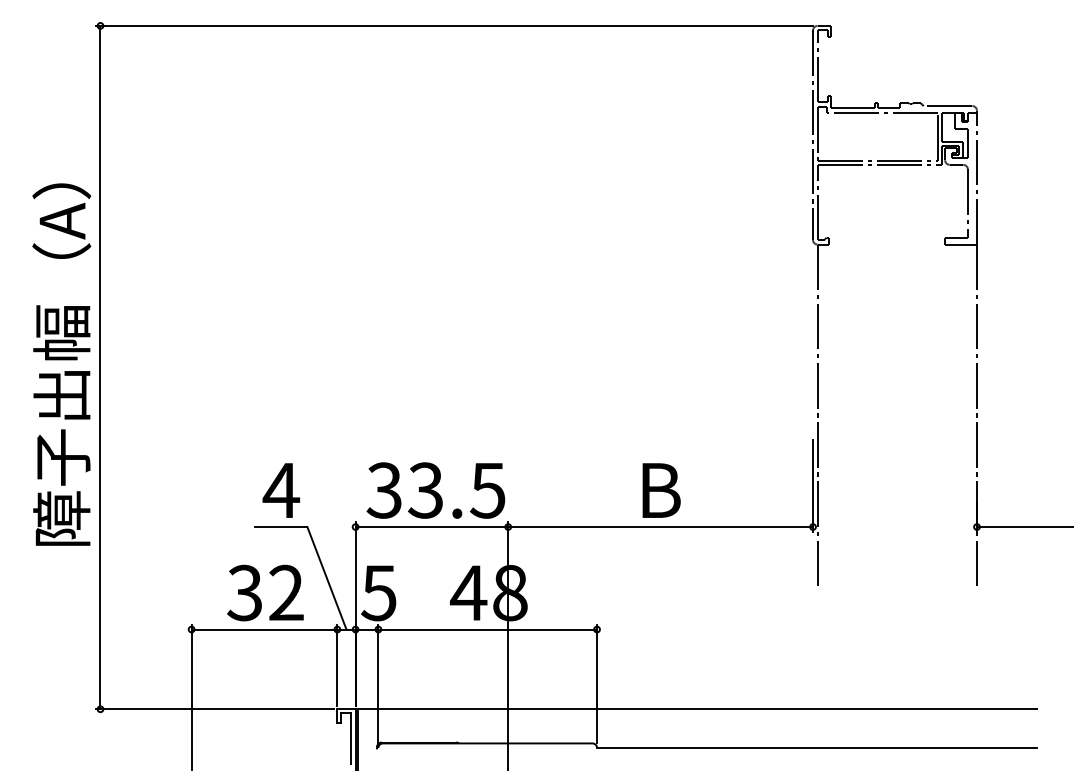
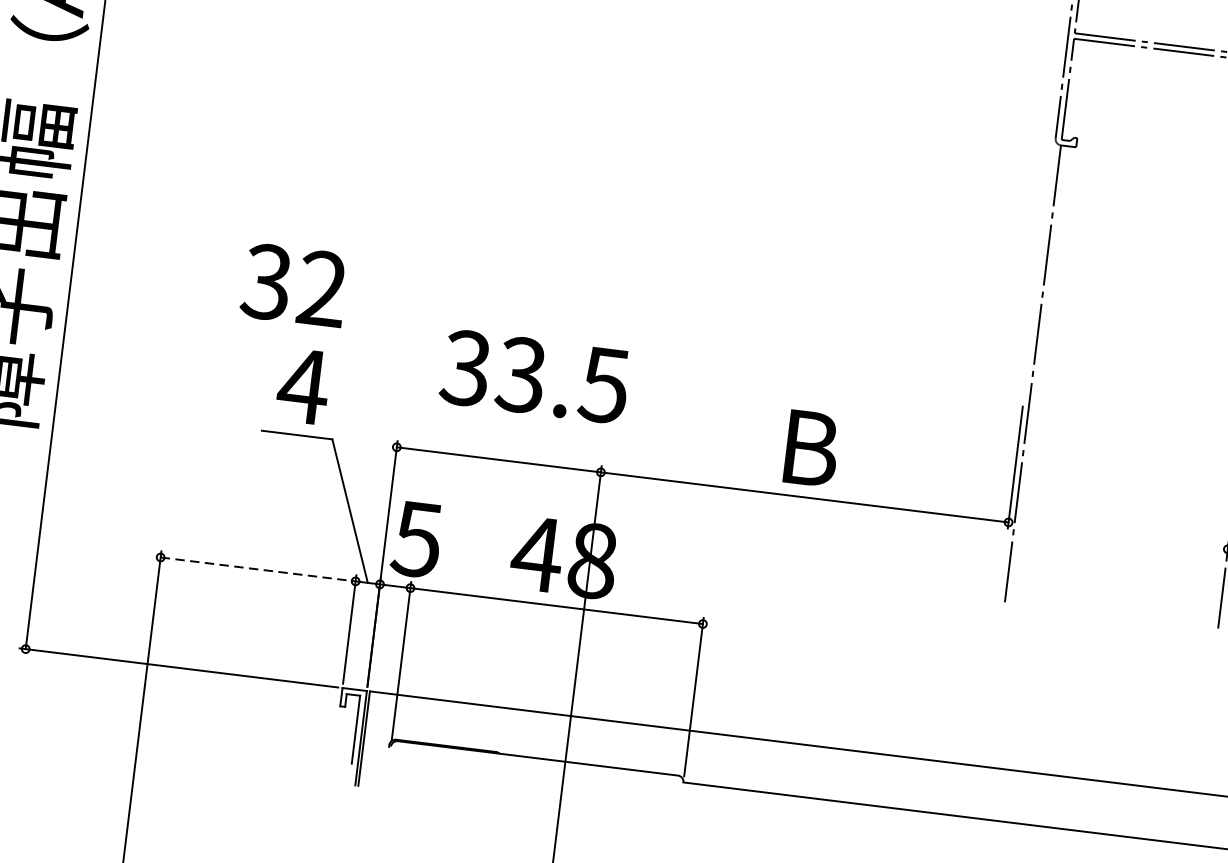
text: (435, 490) -> (534, 376), moved
text: (265, 592) -> (294, 284), moved
line: (264, 629) -> (258, 569), solid -> dashed

